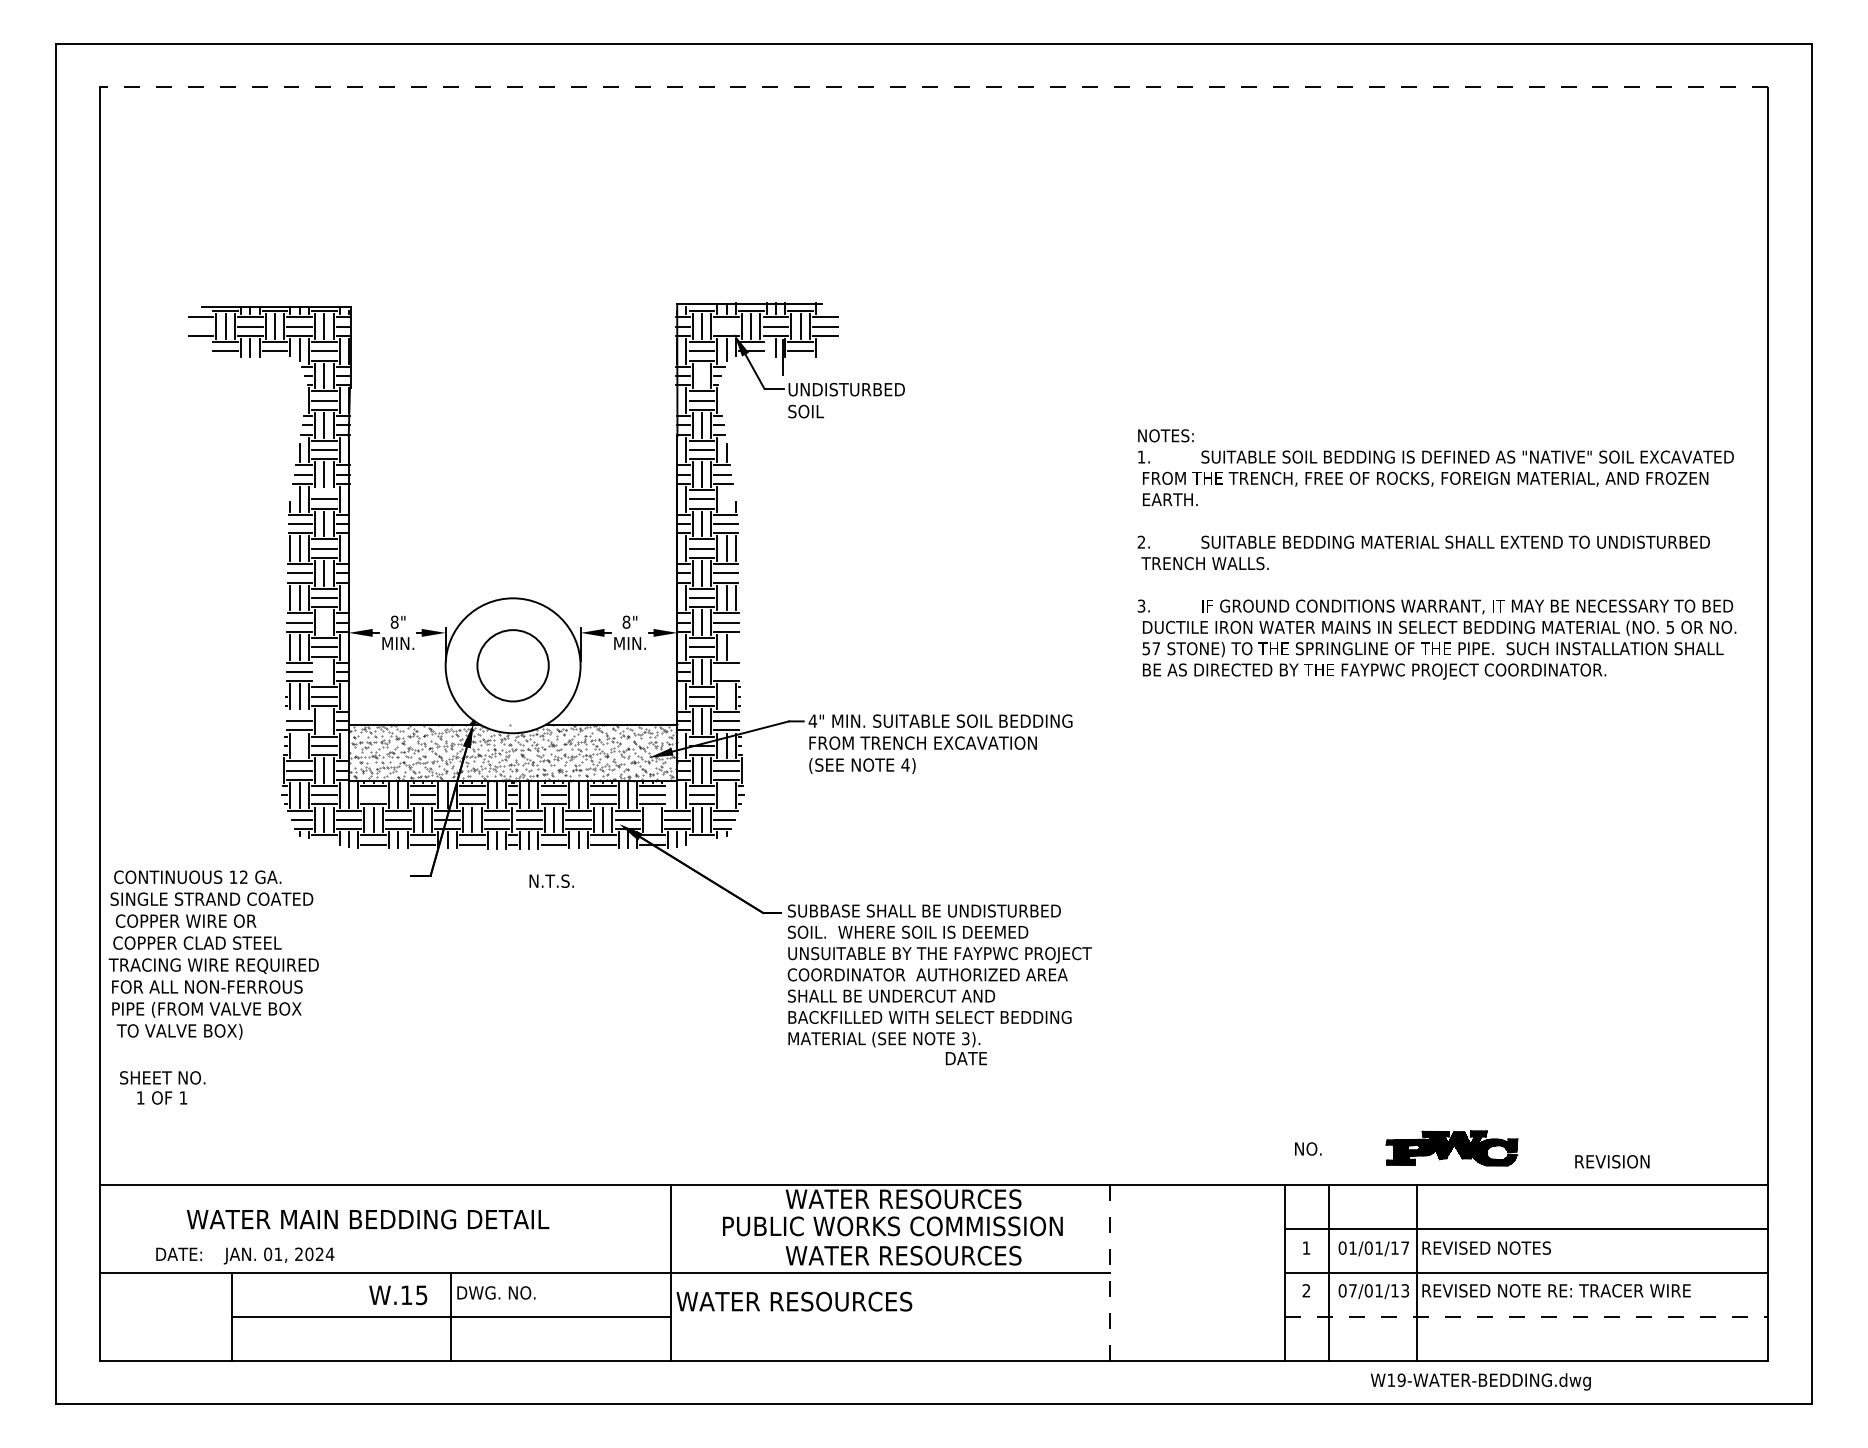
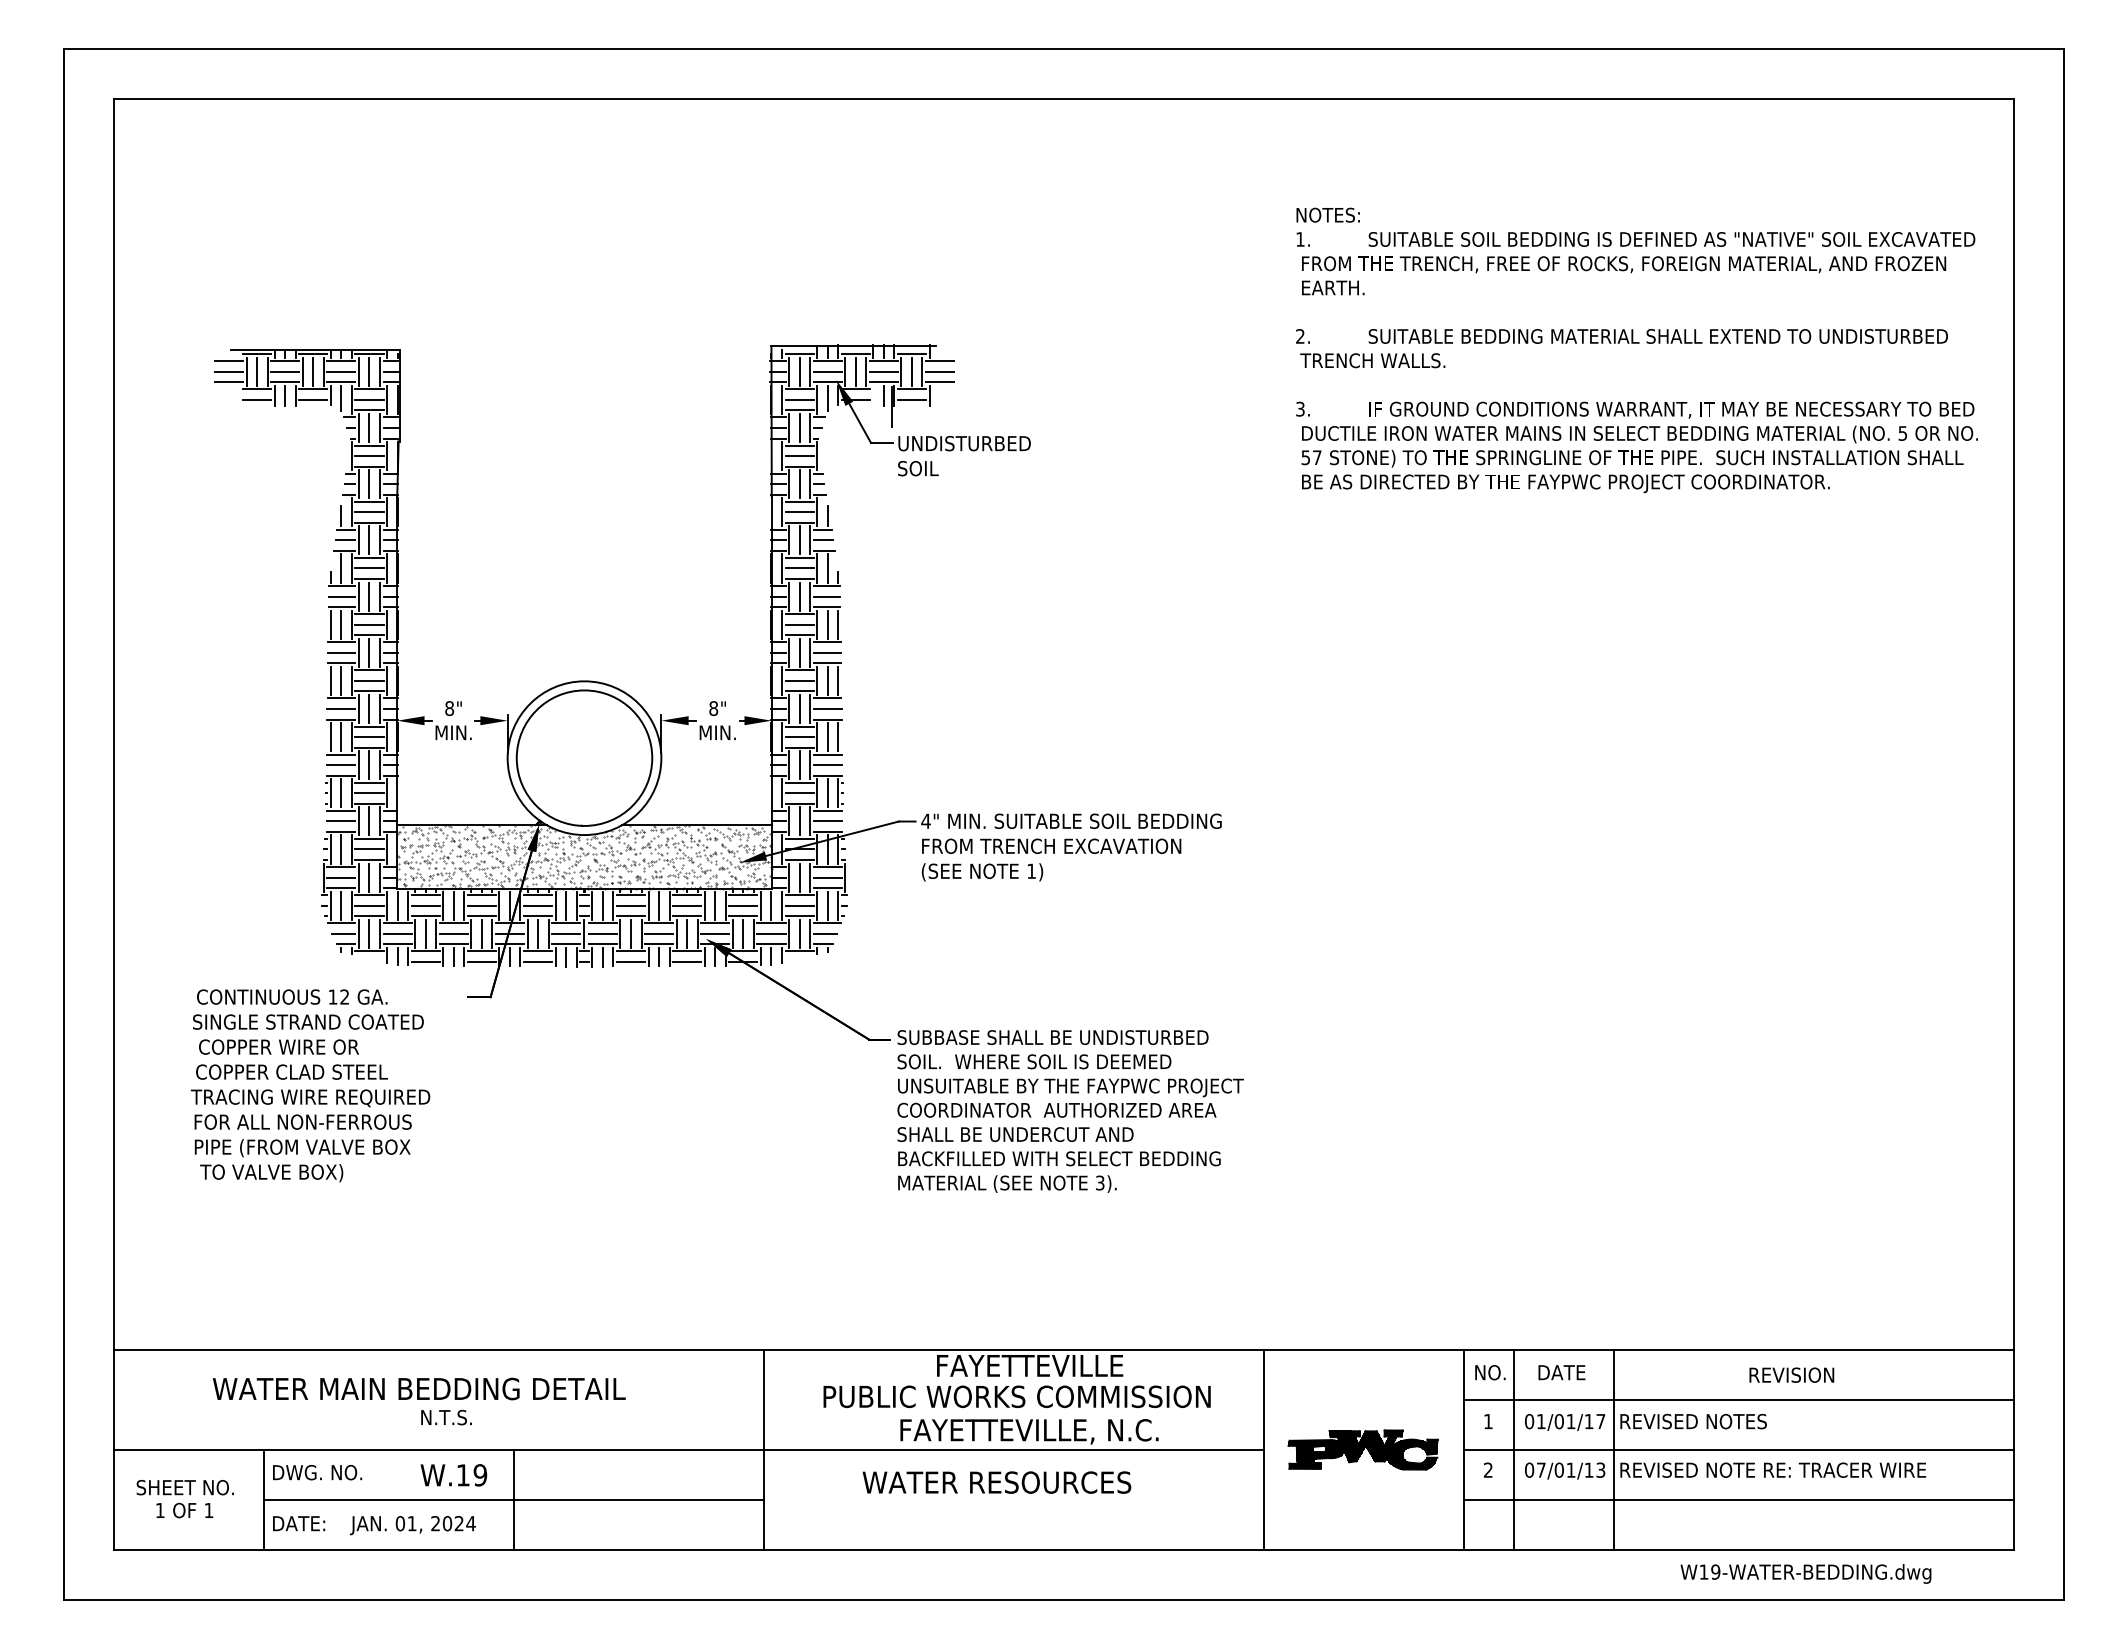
line: (933, 87) -> (1063, 99), dashed -> solid
line: (200, 326) -> (228, 371), added
line: (726, 326) -> (827, 371), added
line: (701, 375) -> (799, 427), added
line: (324, 489) -> (369, 557), added
line: (726, 499) -> (827, 568), added
text: (1436, 554) -> (1636, 350), moved
line: (324, 622) -> (369, 708), added
line: (736, 647) -> (838, 737), added
circle: (513, 665) -> (584, 757), size x1.67
line: (314, 672) -> (358, 765), added
line: (324, 672) -> (369, 765), added
line: (726, 672) -> (827, 765), added
line: (726, 696) -> (827, 793), added
line: (299, 711) -> (341, 810), added
line: (324, 721) -> (369, 821), added
line: (299, 745) -> (341, 849), added
text: (905, 764) -> (1031, 870), 4) -> 1)
line: (373, 795) -> (425, 905), added
line: (667, 795) -> (760, 905), added
line: (726, 795) -> (827, 905), added
line: (652, 819) -> (743, 933), added
text: (551, 881) -> (446, 1417), moved
text: (213, 954) -> (310, 1085), moved
text: (966, 1058) -> (1561, 1372), moved
text: (161, 1088) -> (184, 1499), moved
part: (1451, 1147) -> (1362, 1449), moved
text: (1308, 1148) -> (1490, 1372), moved
text: (1612, 1161) -> (1791, 1374), moved
text: (903, 1198) -> (1029, 1365), WATER RESOURCES -> FAYETTEVILLE
text: (245, 1255) -> (374, 1525), moved
text: (903, 1256) -> (1029, 1431), WATER RESOURCES -> FAYETTEVILLE, N.C.
line: (1109, 1273) -> (1264, 1450), dashed -> solid
text: (496, 1292) -> (317, 1472), moved
text: (421, 1295) -> (480, 1475), W.15 -> W.19
text: (793, 1301) -> (996, 1482), moved
line: (1526, 1316) -> (1739, 1499), dashed -> solid
text: (1480, 1381) -> (1805, 1573), moved

